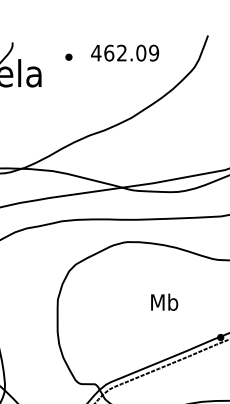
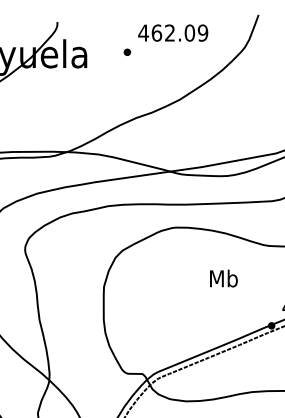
part: (68, 56) -> (126, 51), moved
text: (164, 302) -> (223, 278), moved

